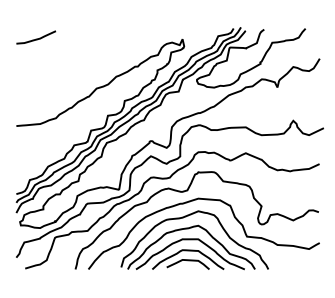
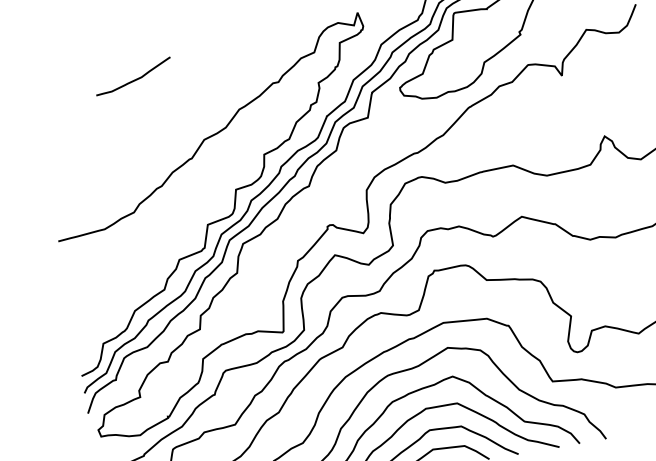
curve: (36, 38) -> (134, 78), moved

